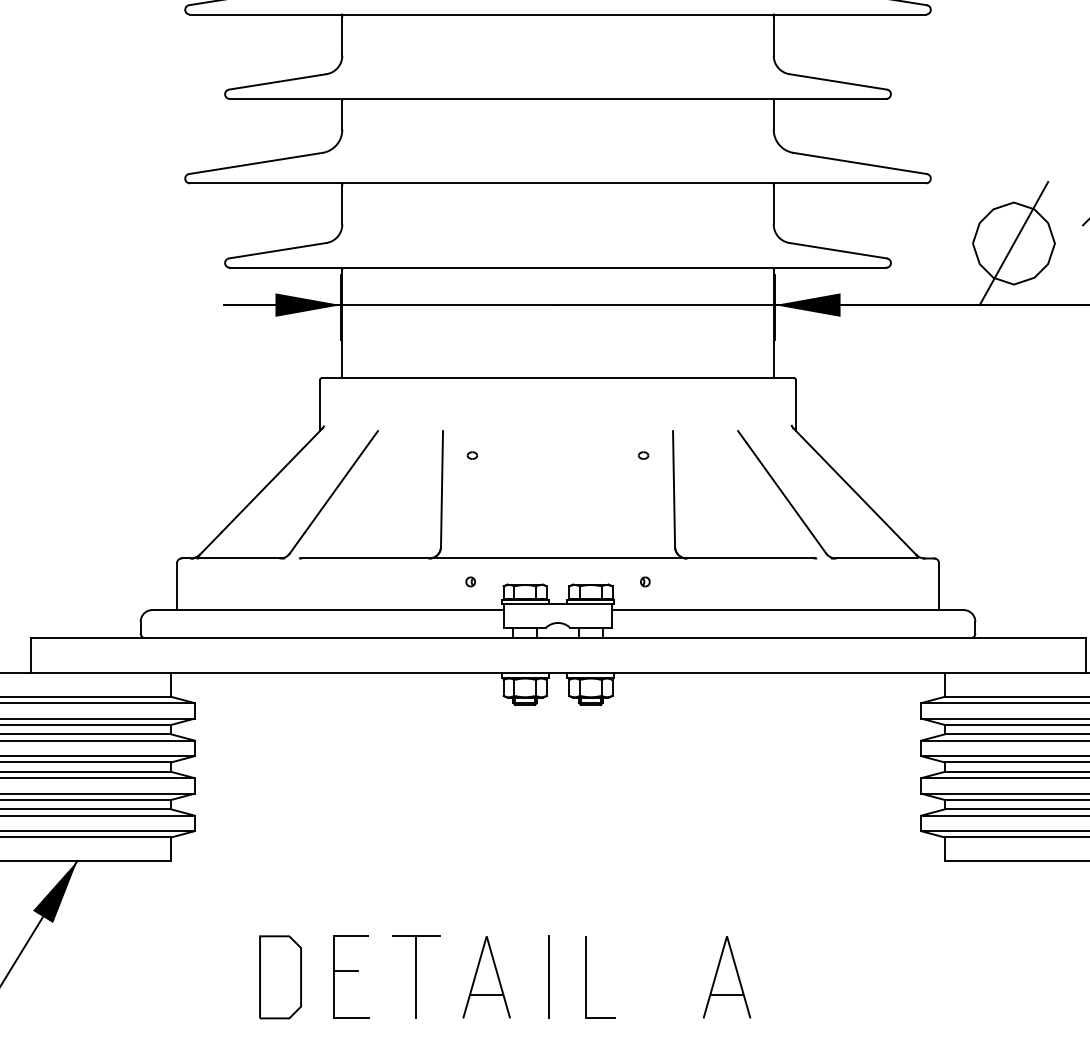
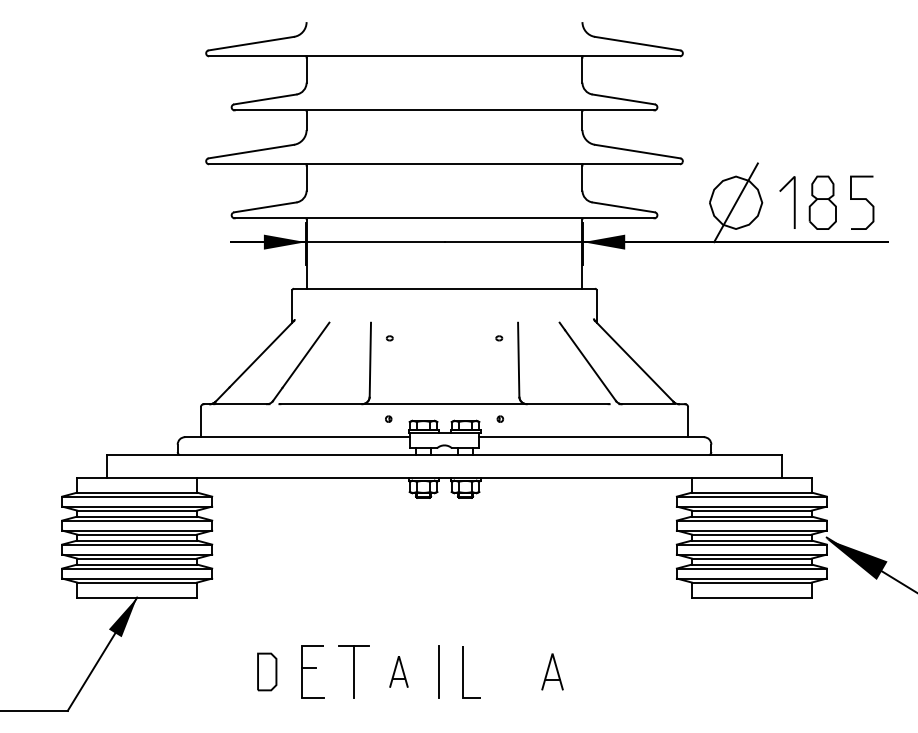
part: (281, 976) -> (267, 671), size x0.7
part: (486, 976) -> (398, 671), size x0.6
part: (726, 976) -> (552, 671), size x0.7

